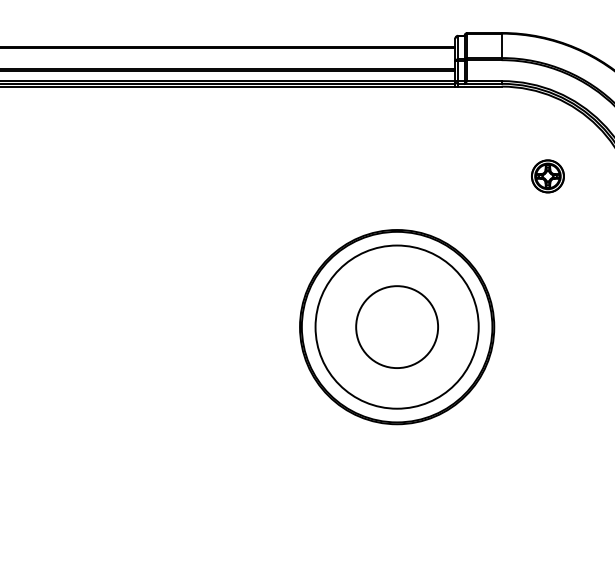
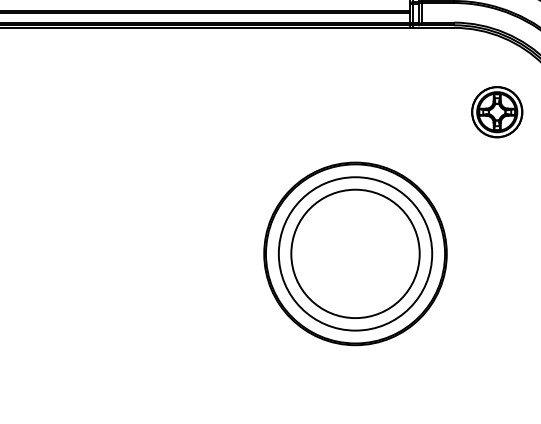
part: (547, 176) -> (496, 112), size x1.67
circle: (396, 326) -> (354, 253), size x1.67

